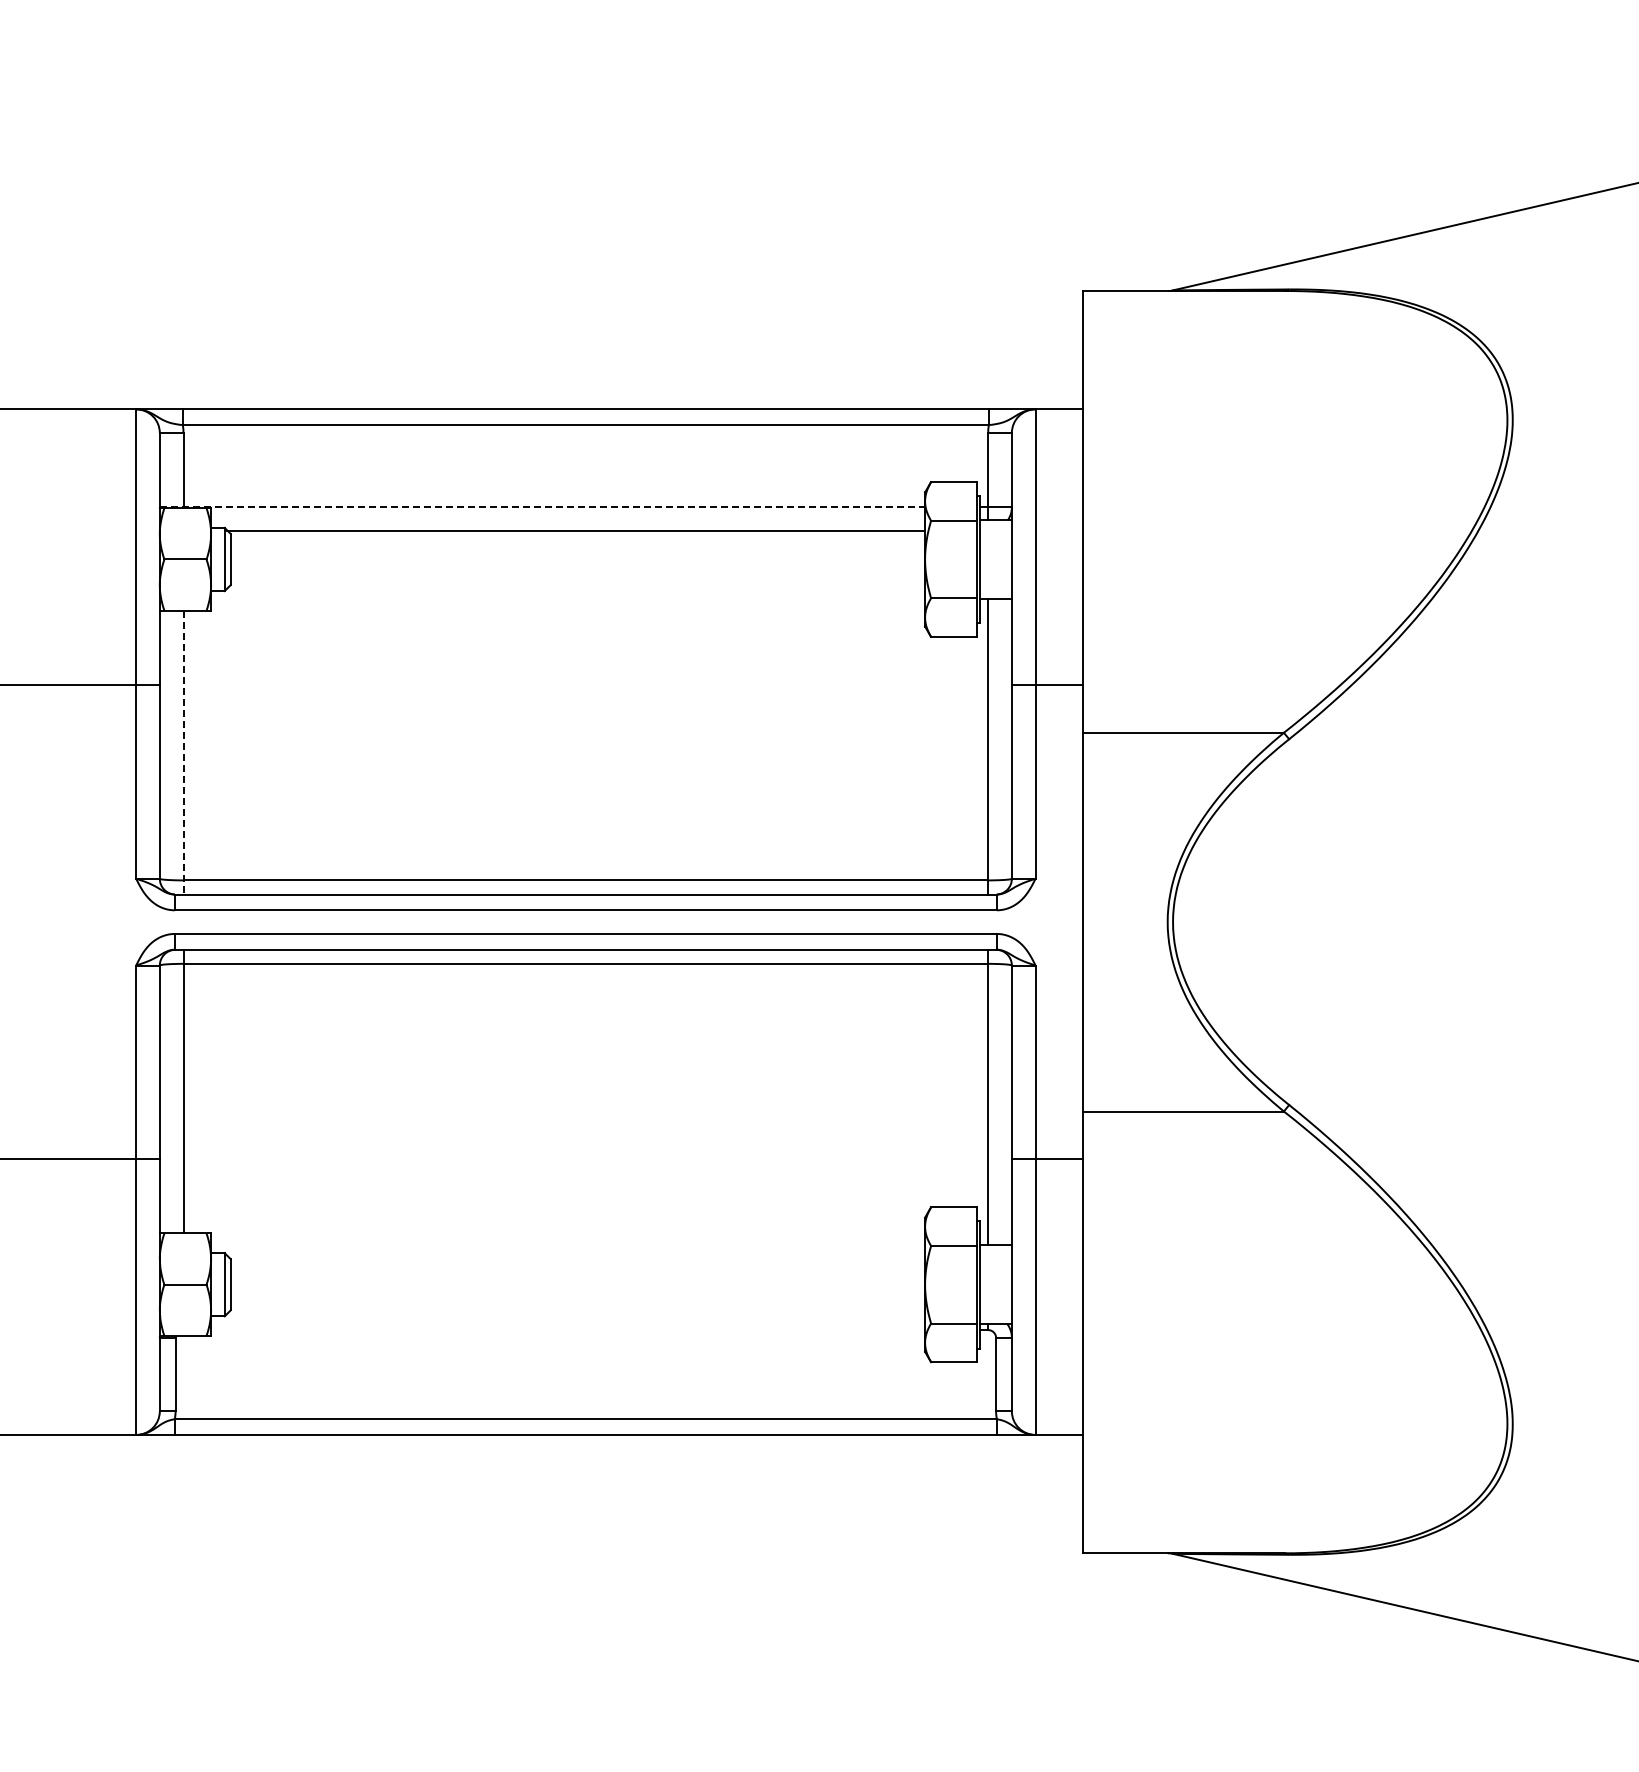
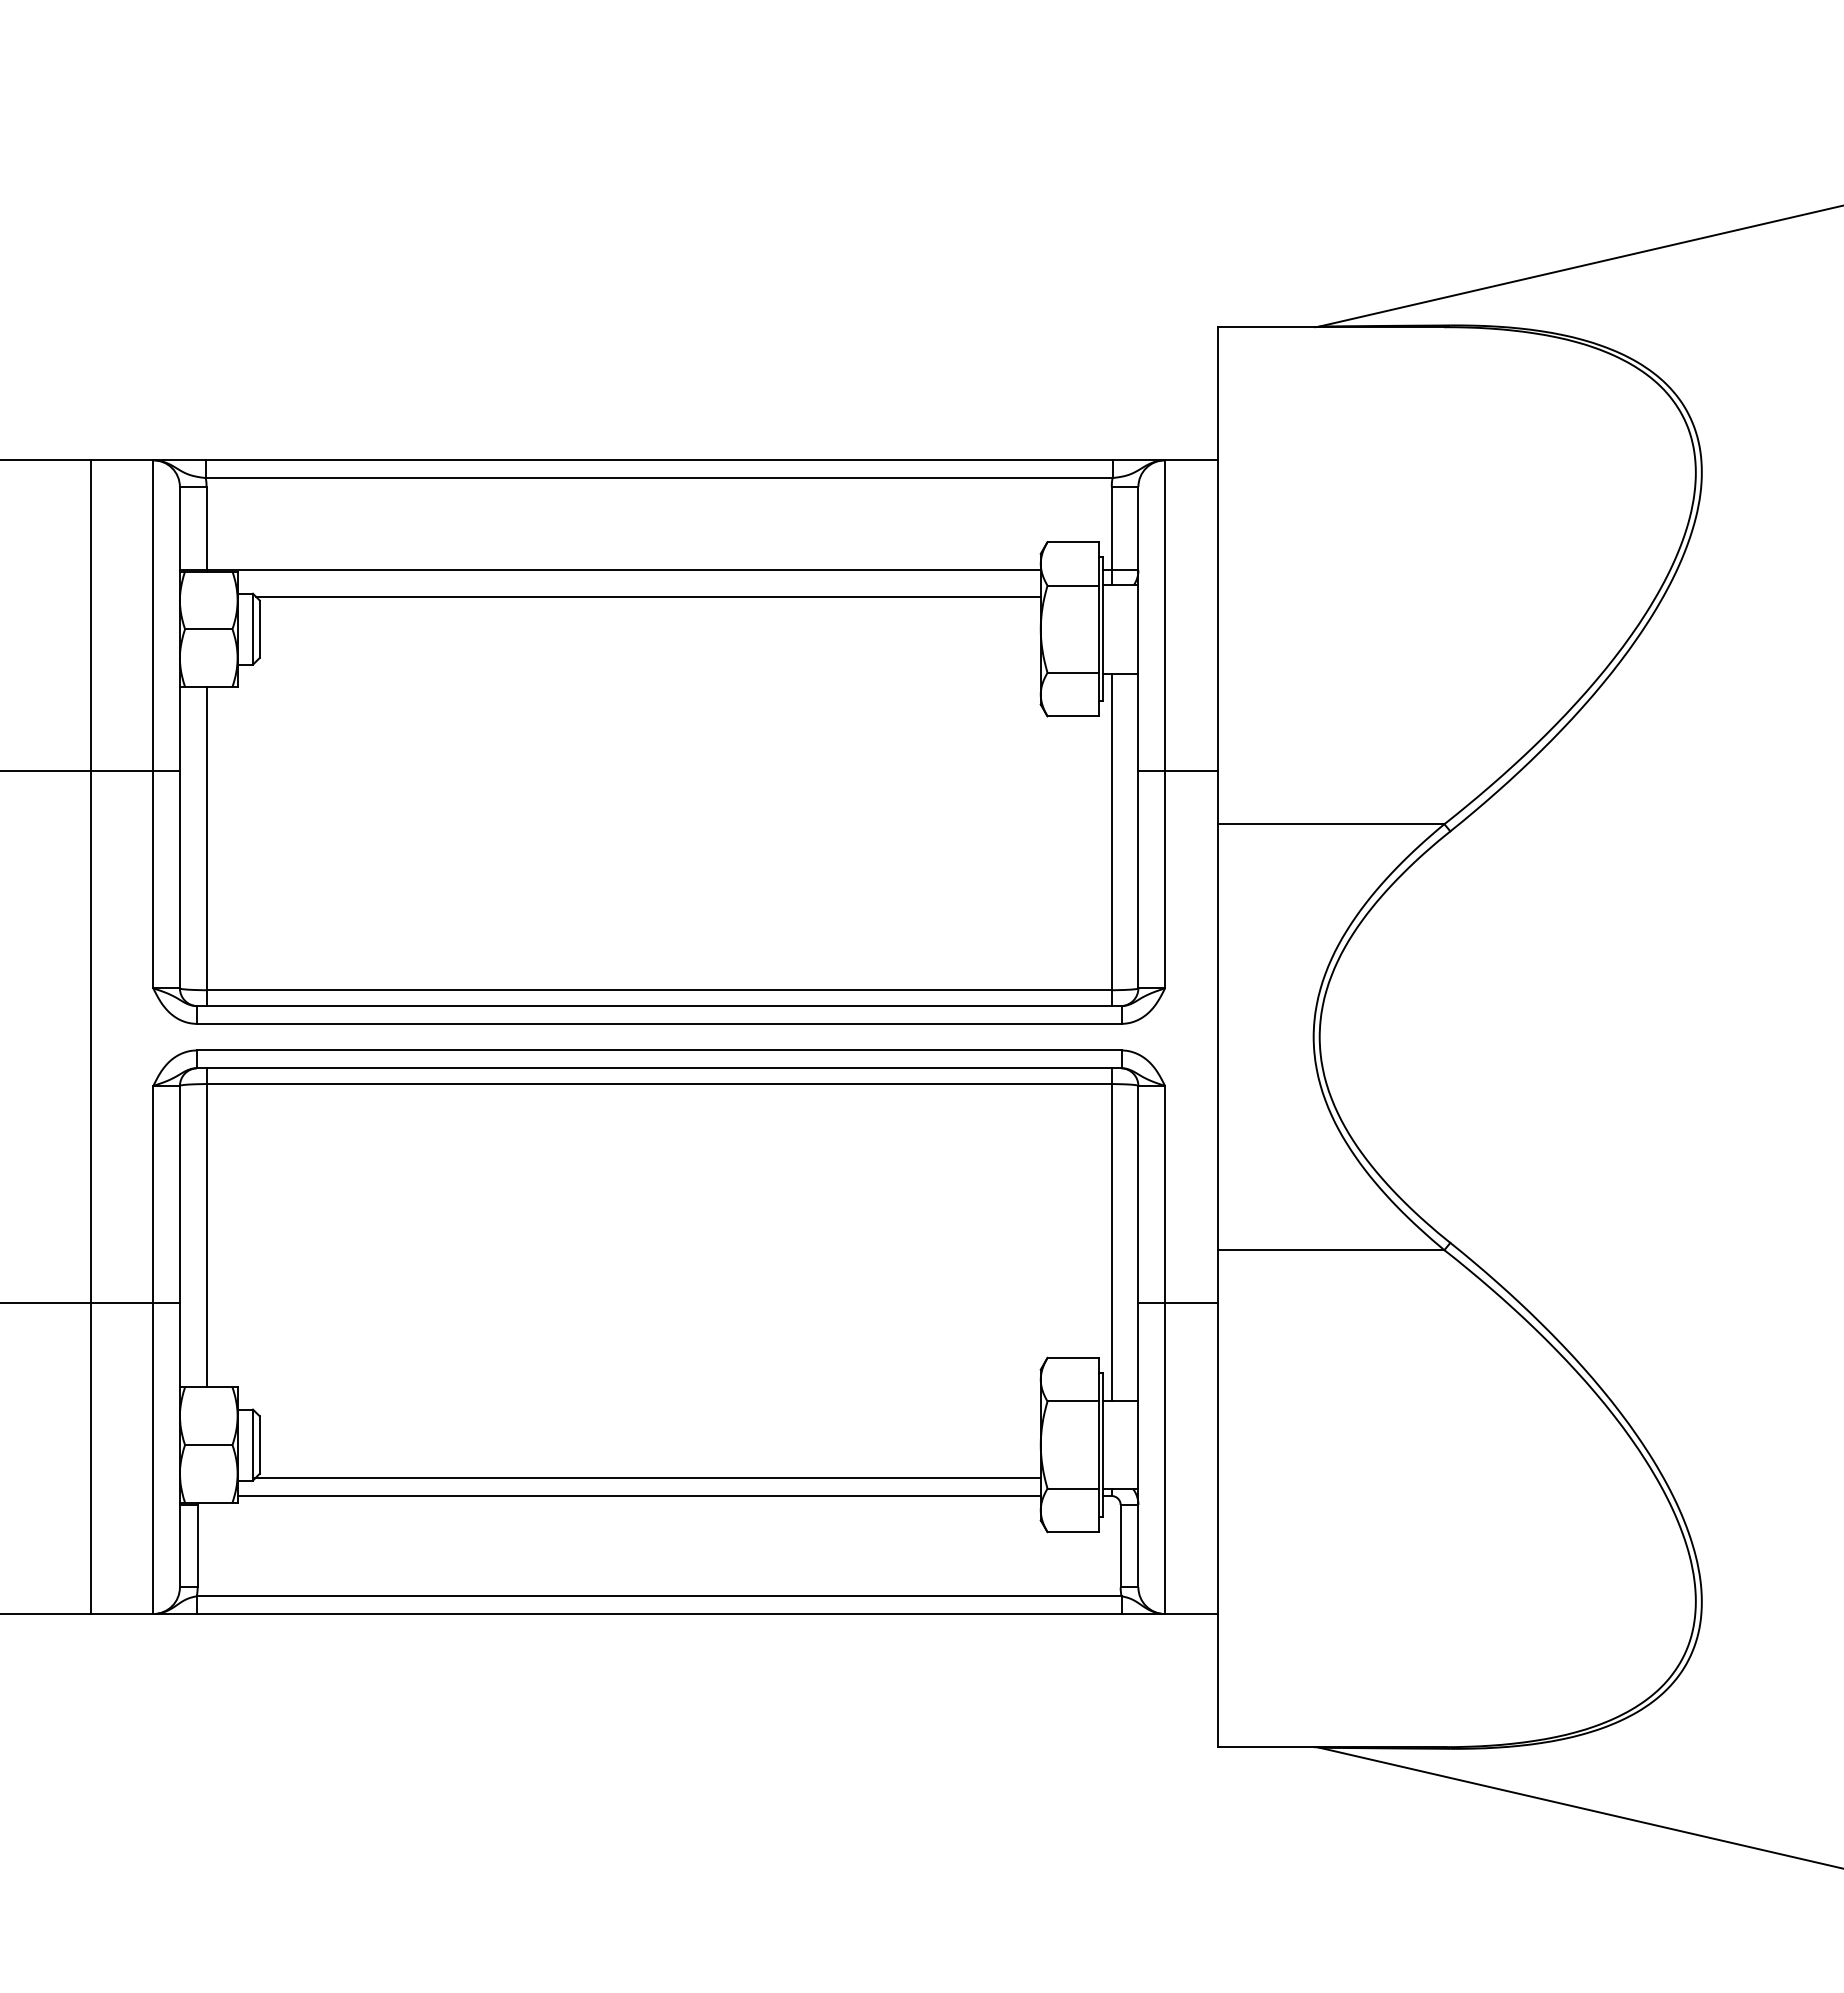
line: (542, 507) -> (610, 570), dashed -> solid
line: (183, 752) -> (206, 846), dashed -> solid
line: (80, 921) -> (90, 1036), added
line: (575, 1314) -> (647, 1478), added
line: (568, 1330) -> (639, 1496), added

